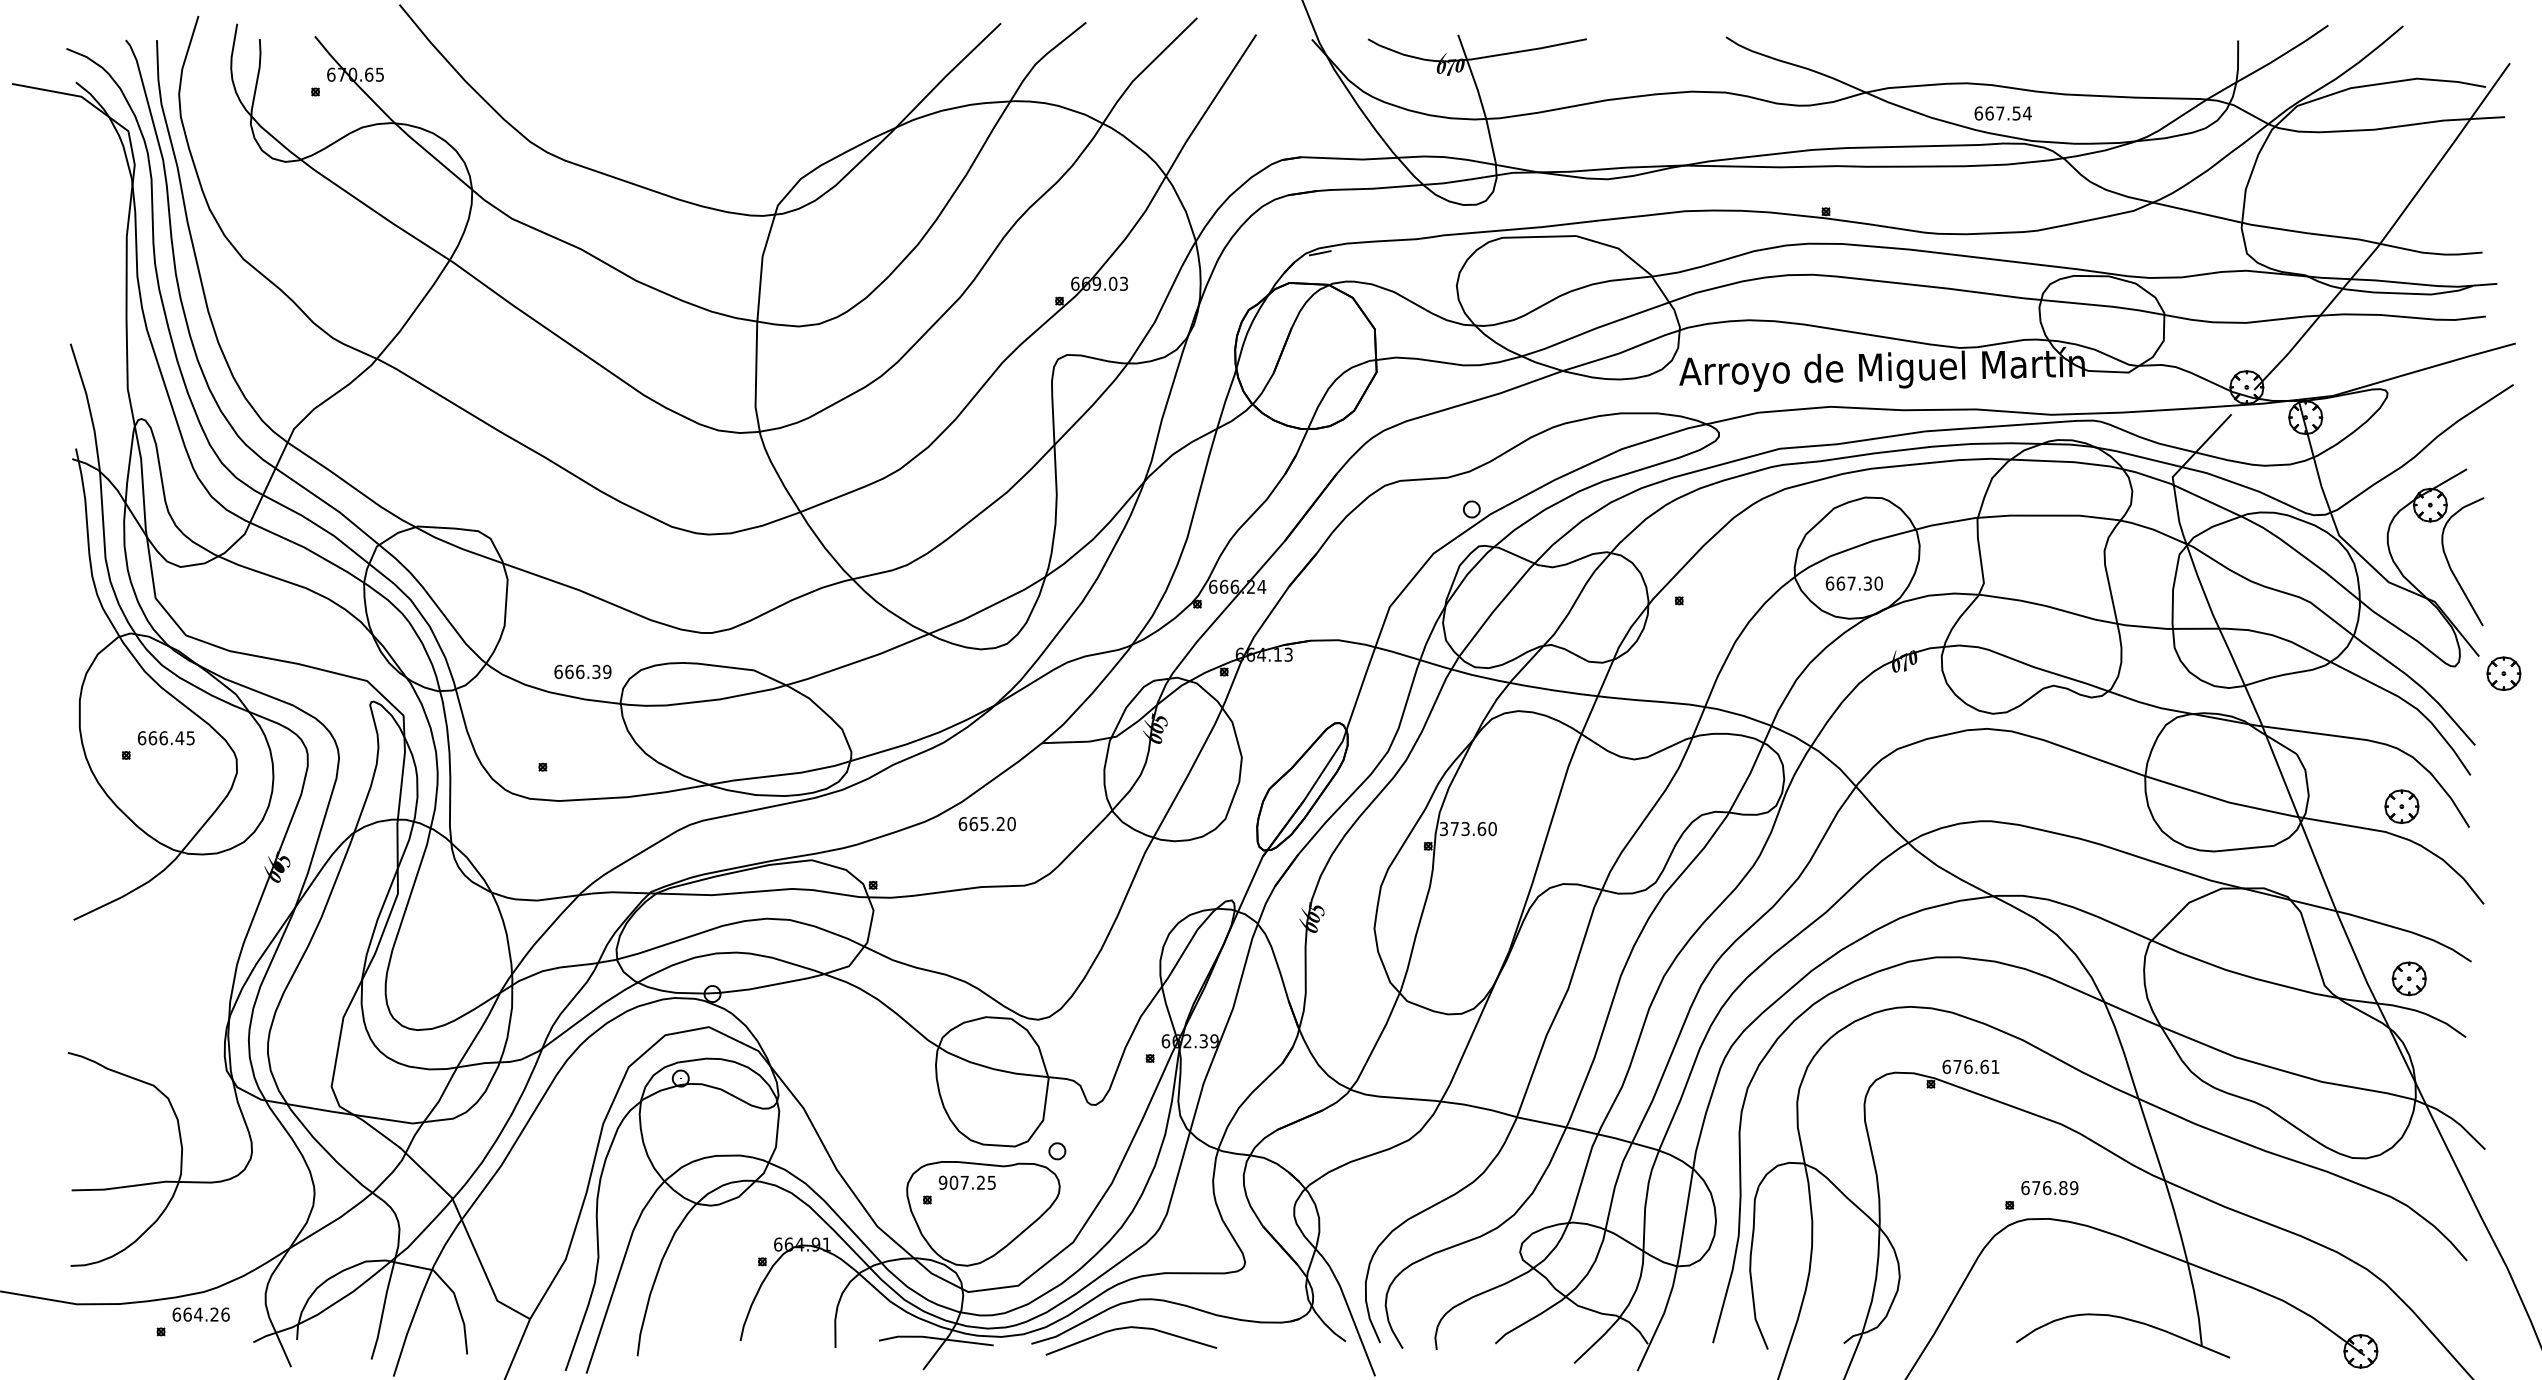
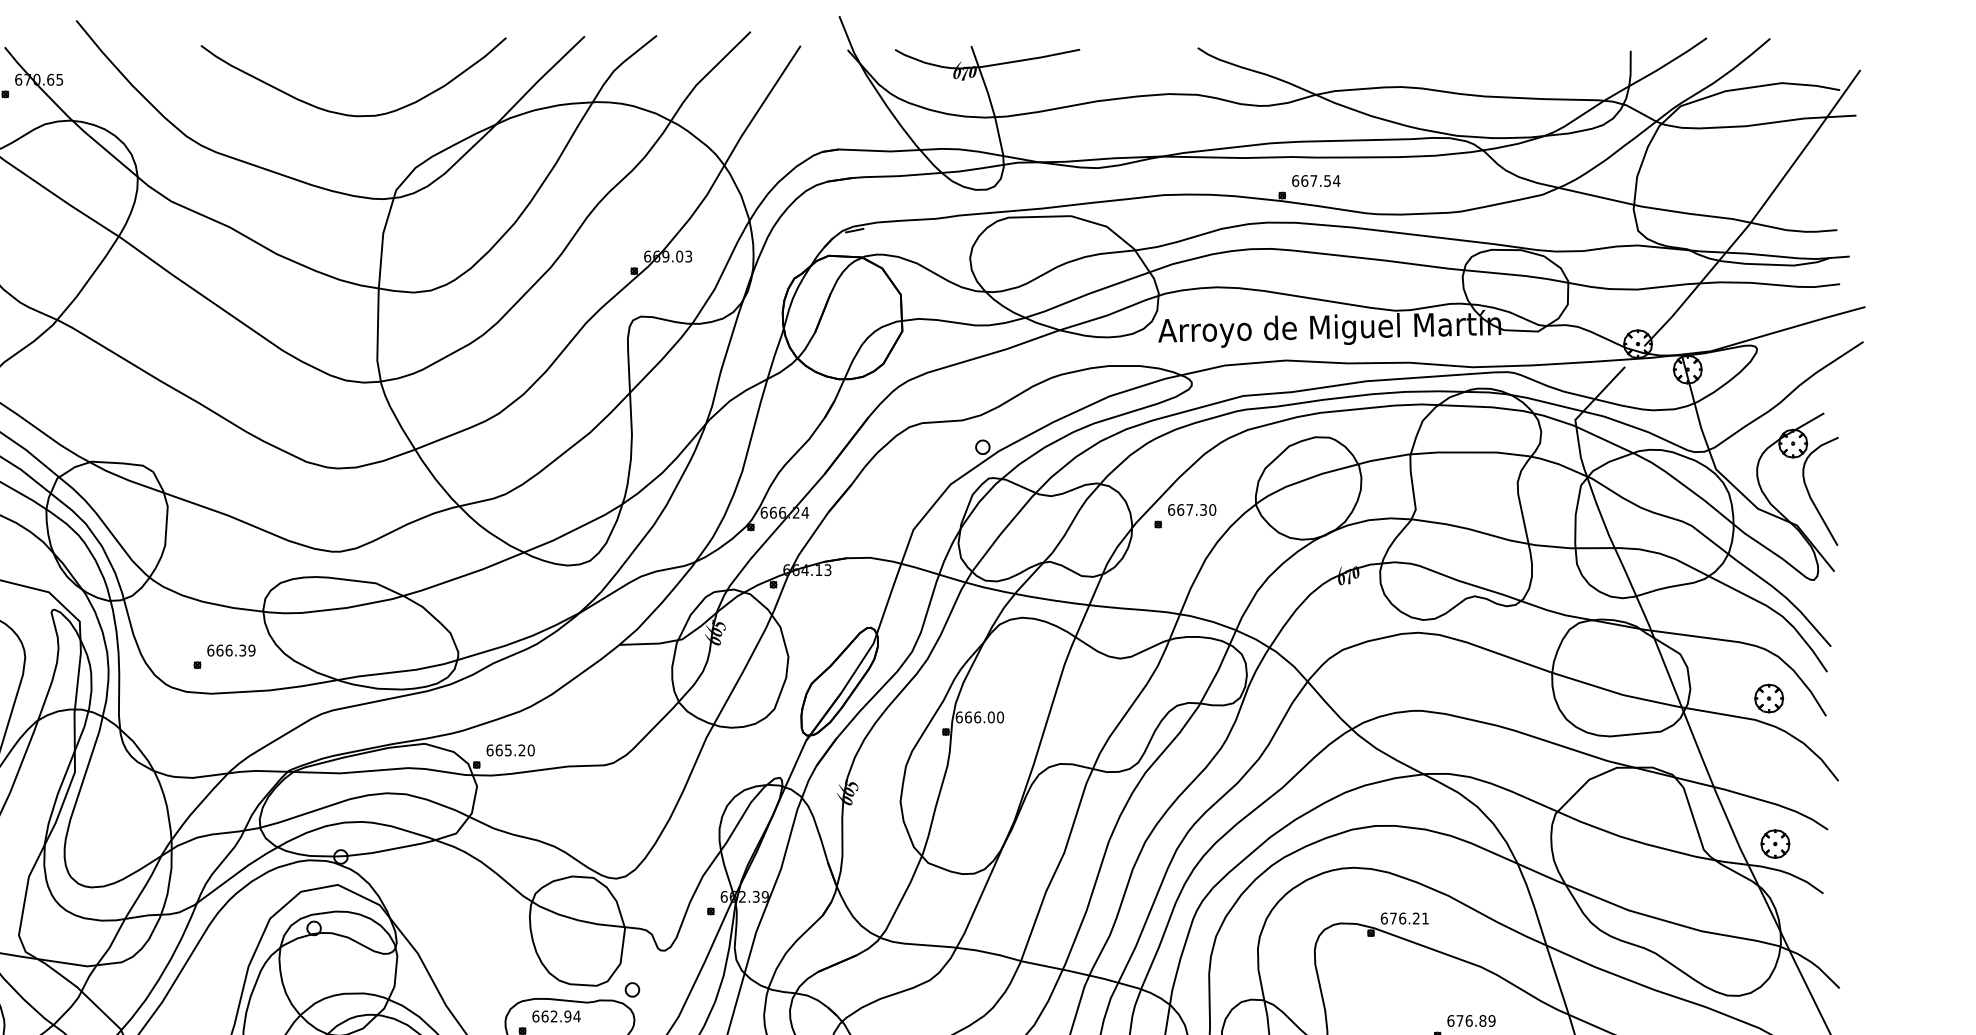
text: (2002, 113) -> (1315, 181), moved
curve: (720, 115) -> (347, 114), added
text: (1853, 583) -> (1191, 509), moved
text: (582, 671) -> (231, 650), moved
part: (2503, 673) -> (1855, 585), removed
text: (986, 824) -> (509, 750), moved
text: (1462, 828) -> (974, 716), 373.60 -> 666.00
text: (1984, 1066) -> (1416, 918), 676.61 -> 676.21
text: (967, 1182) -> (556, 1016), 907.25 -> 662.94

